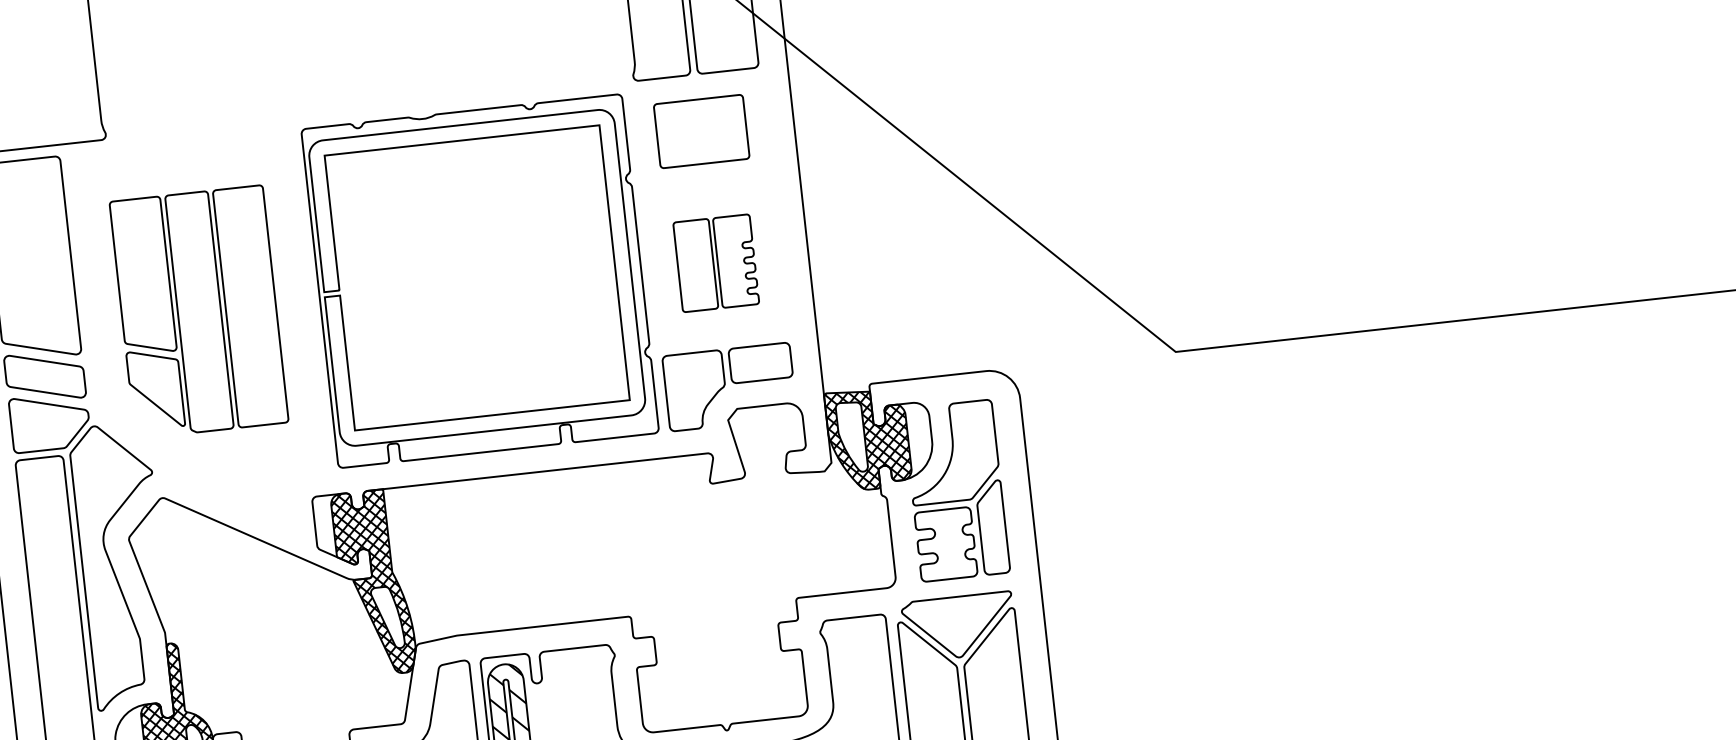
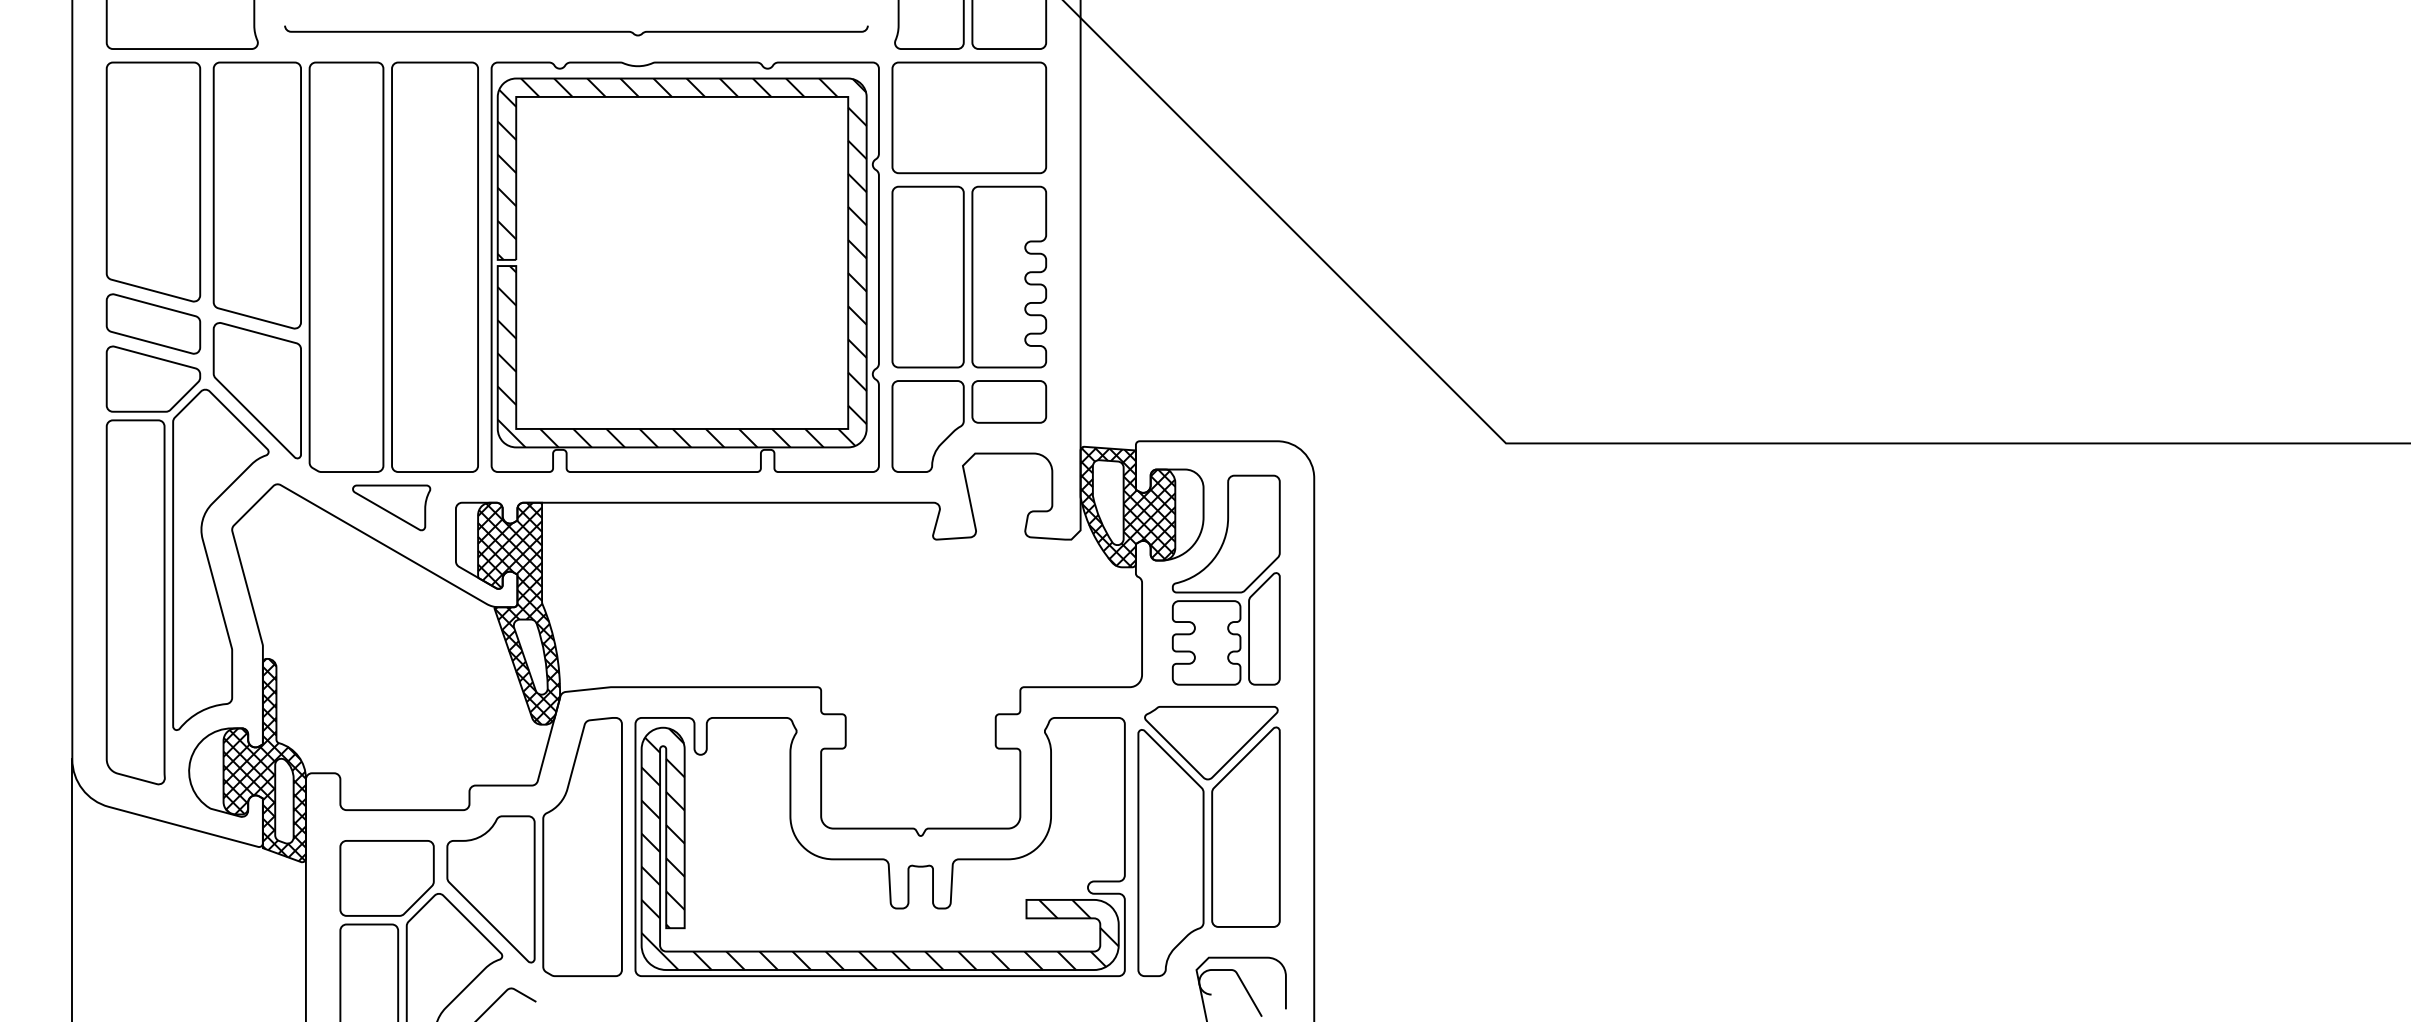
curve: (368, 95) -> (576, 30), added
part: (701, 131) -> (969, 117), size x1.43
part: (716, 262) -> (969, 276), size x1.67
hatch: (476, 277) -> (681, 262), added
part: (198, 311) -> (345, 266), size x1.43
part: (258, 506) -> (391, 507), added

